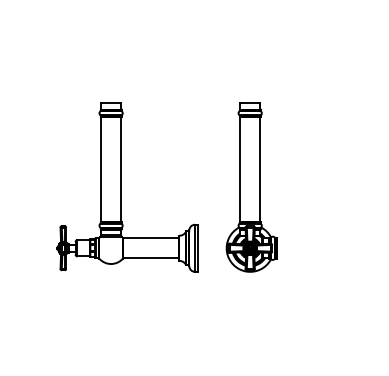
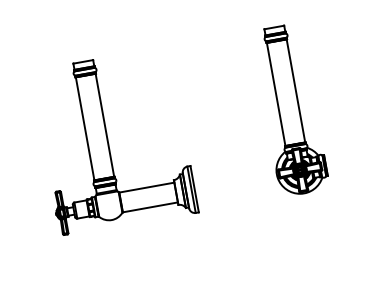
part: (251, 187) -> (290, 110), moved

